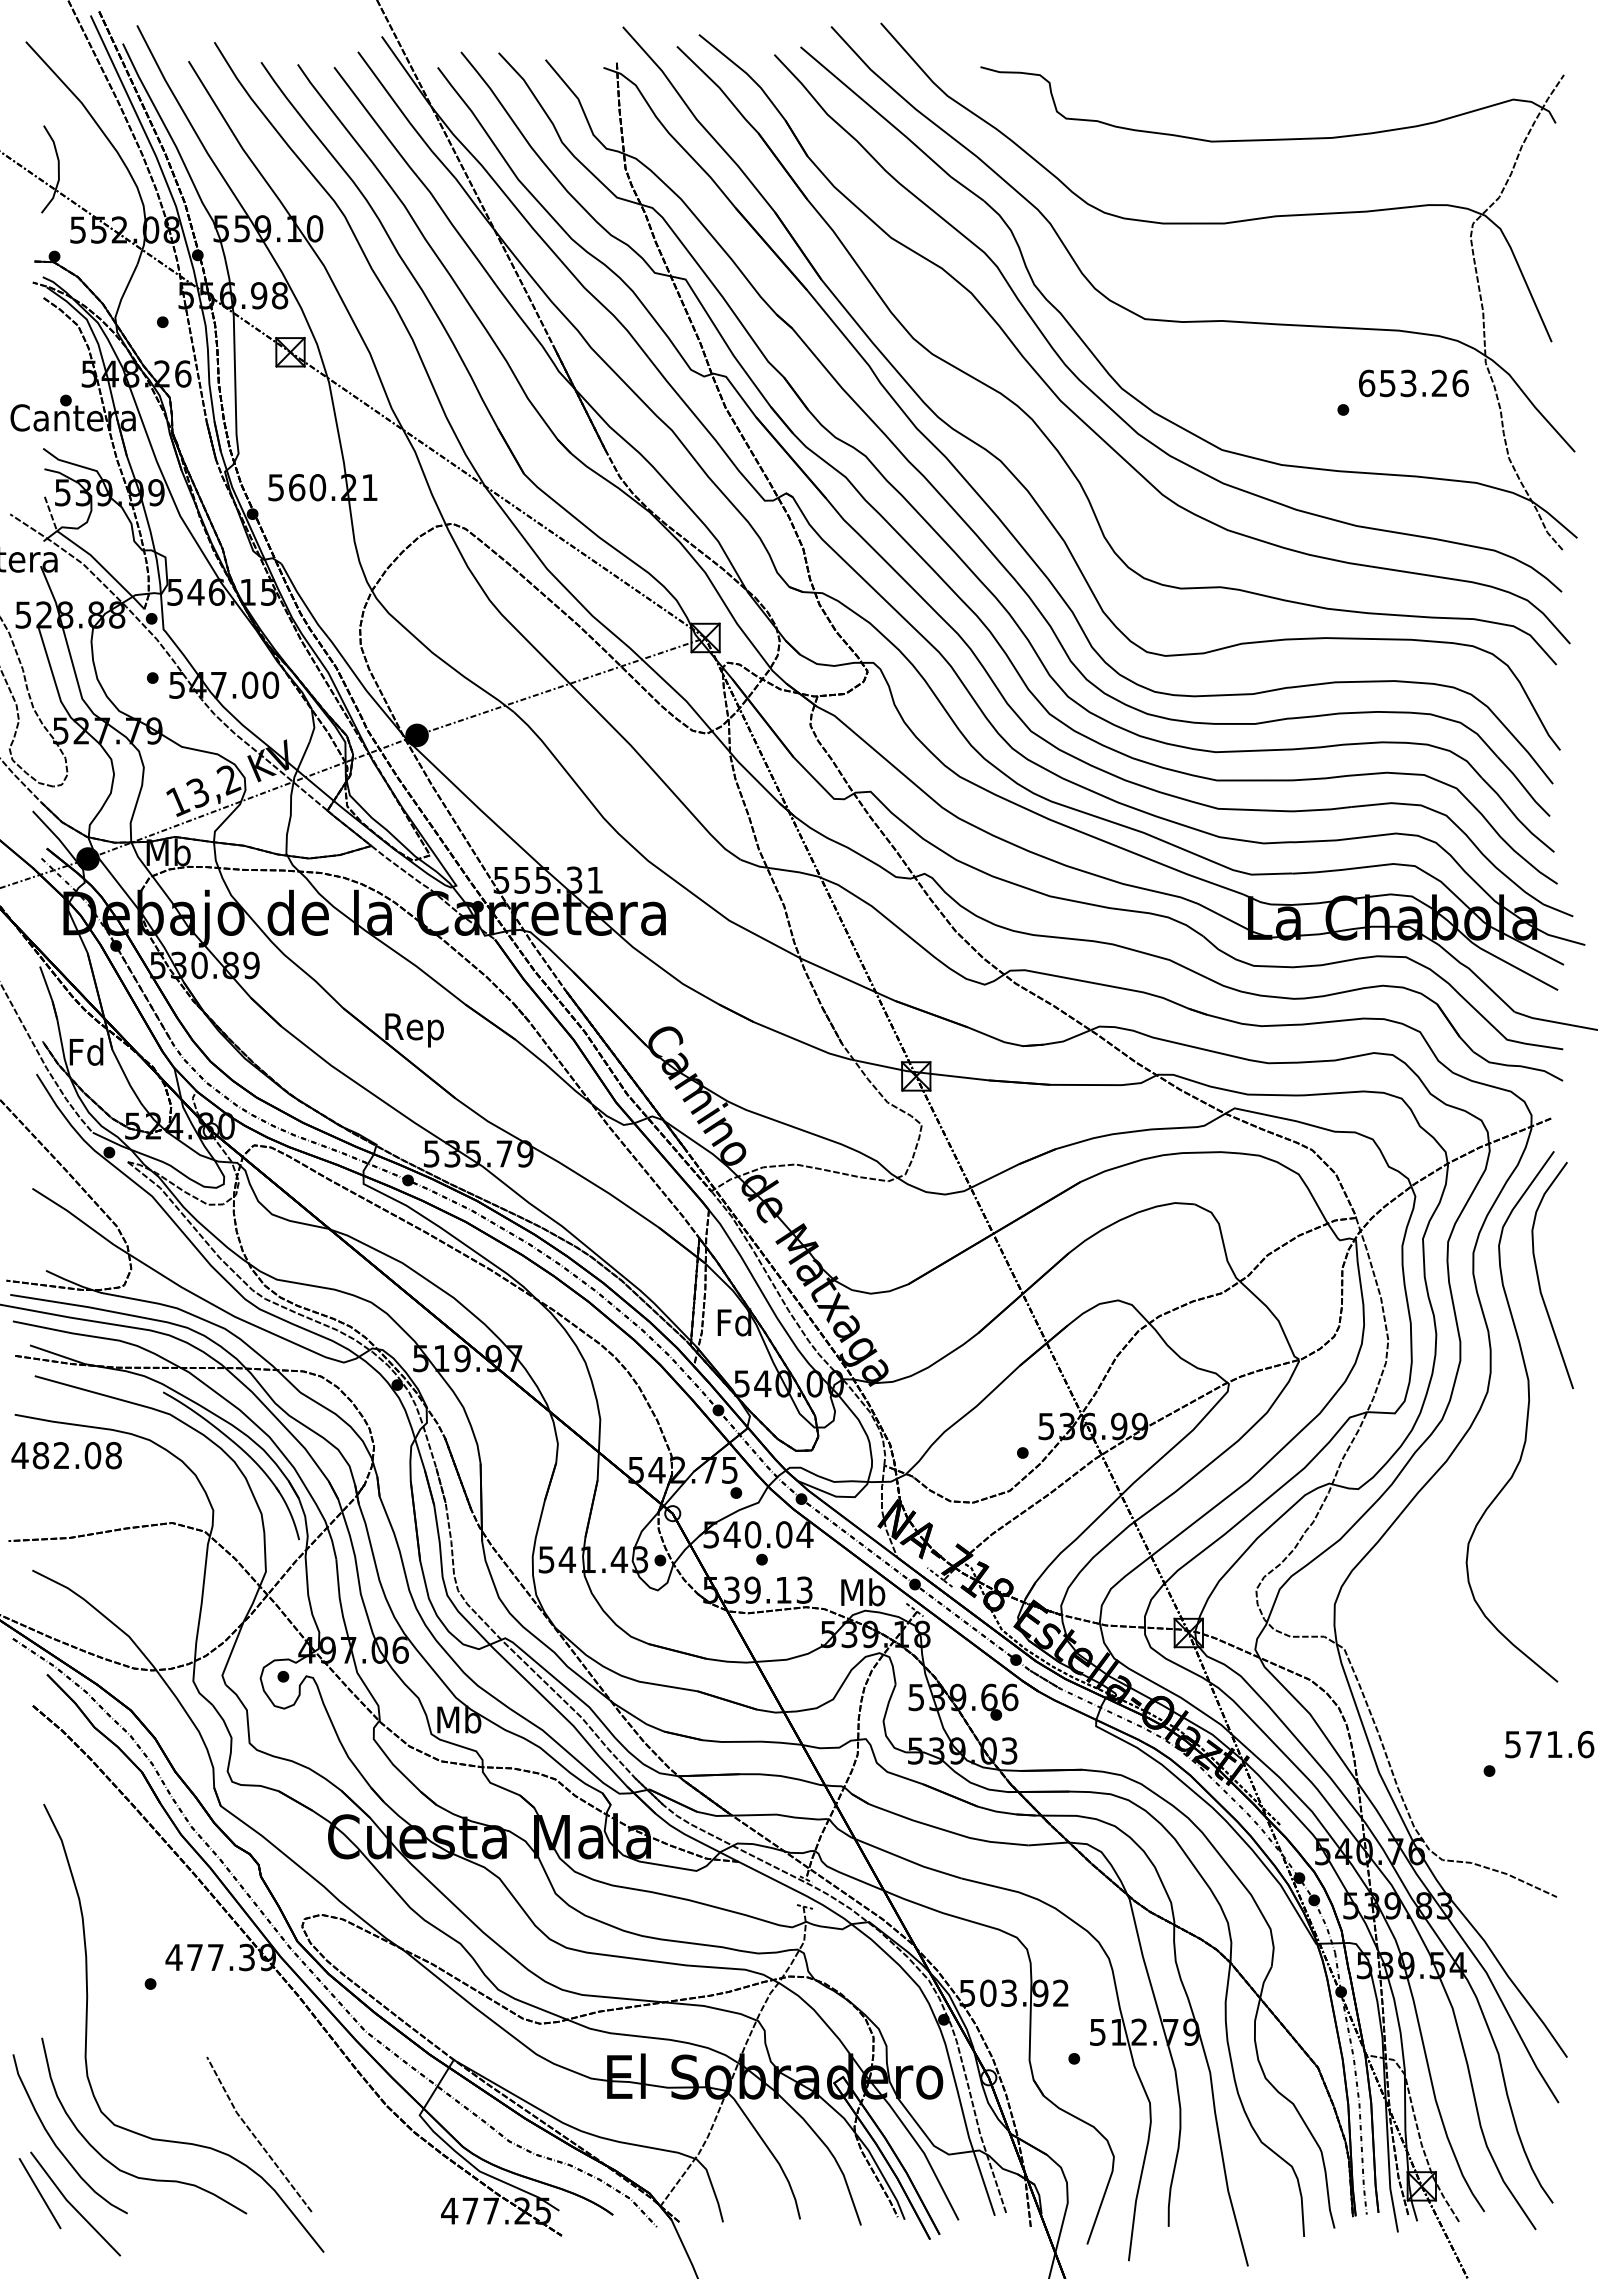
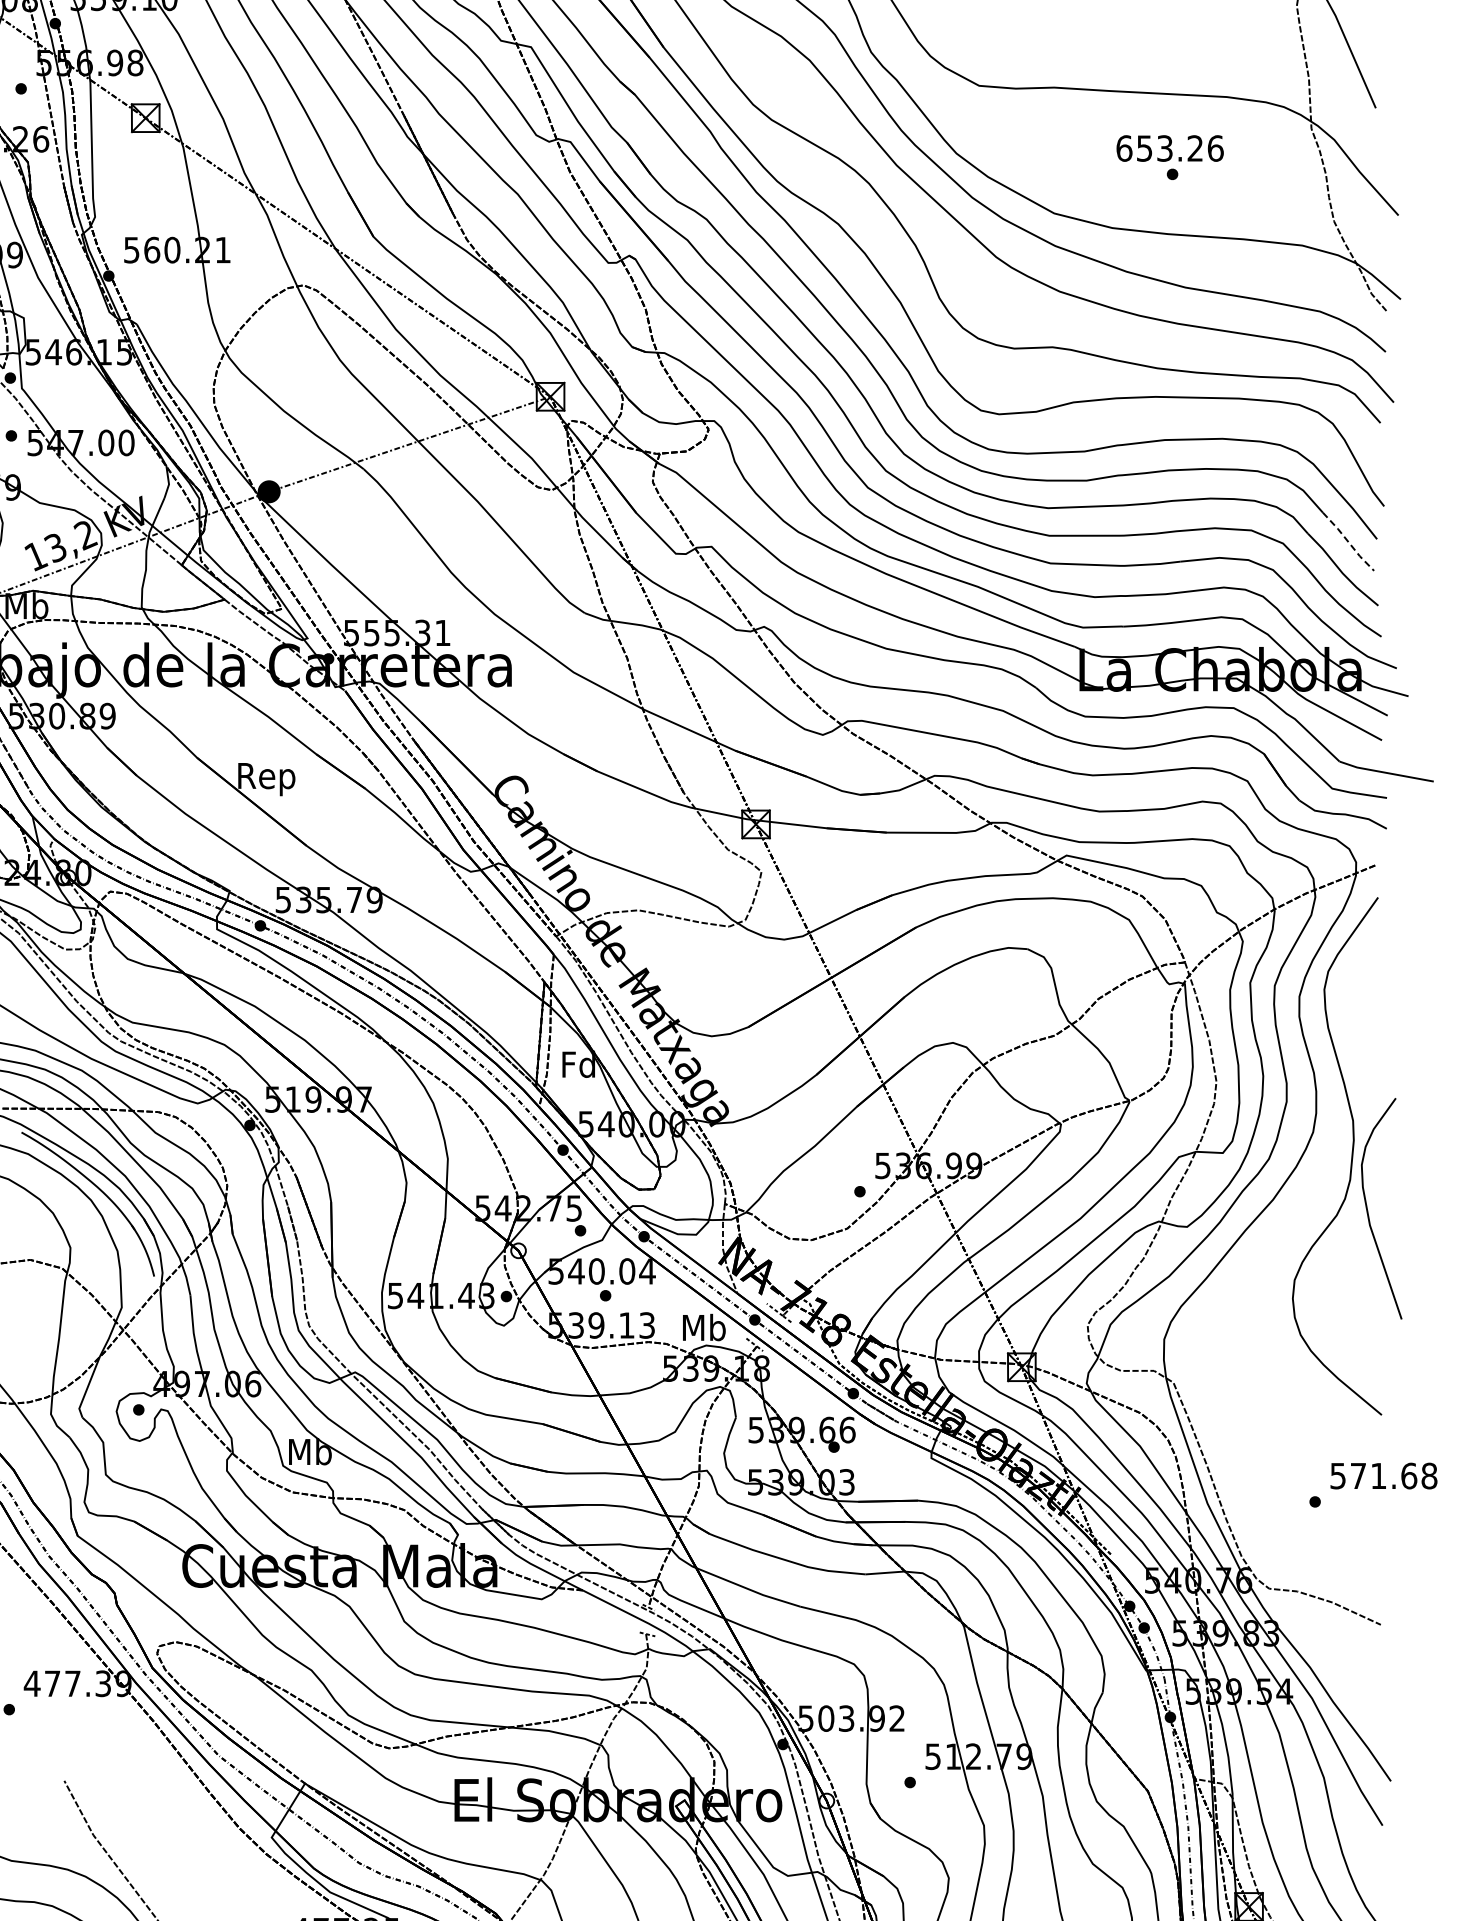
text: (1413, 383) -> (1169, 148), moved
line: (1523, 787) -> (1348, 542), solid -> dashed
curve: (1539, 1279) -> (1368, 1212), moved

